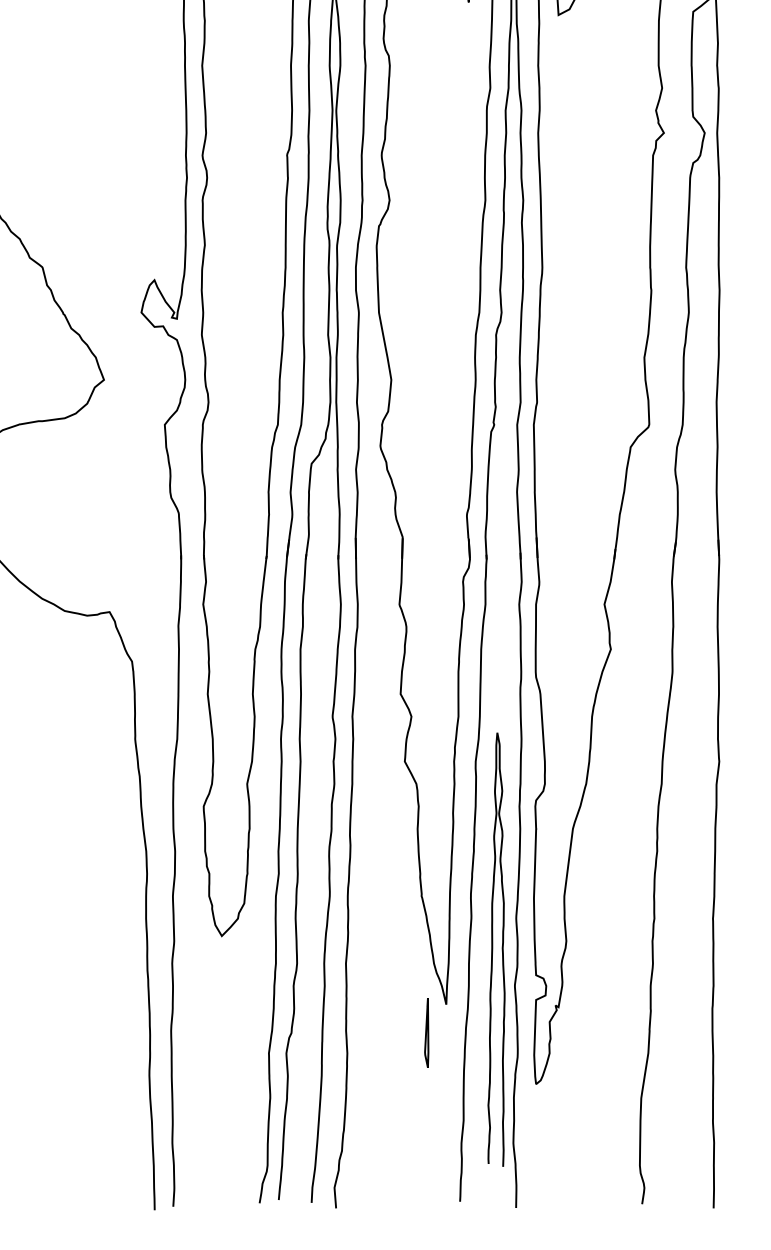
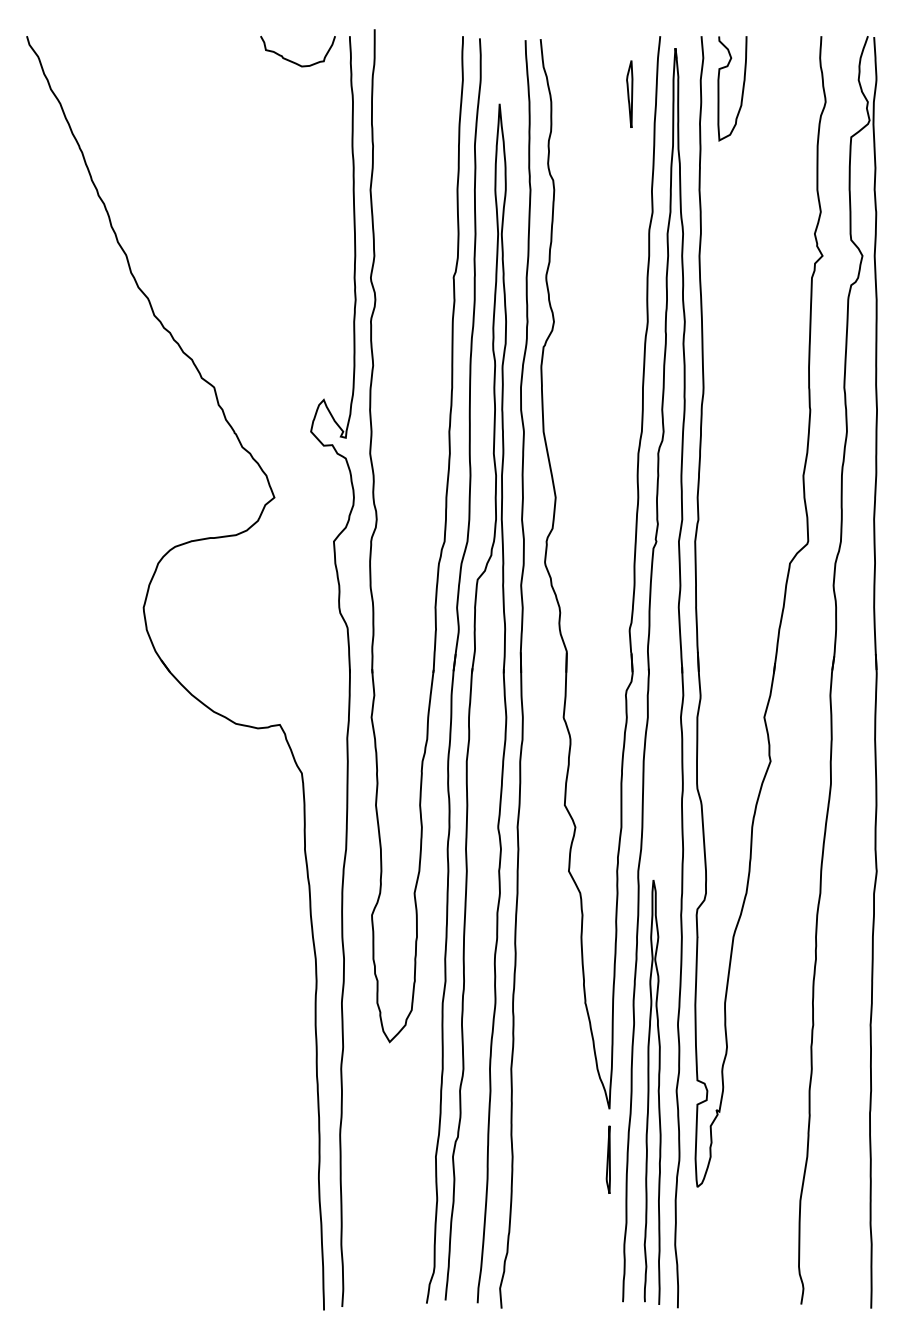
curve: (493, 949) -> (649, 1092), moved
part: (425, 1032) -> (607, 1159), moved

